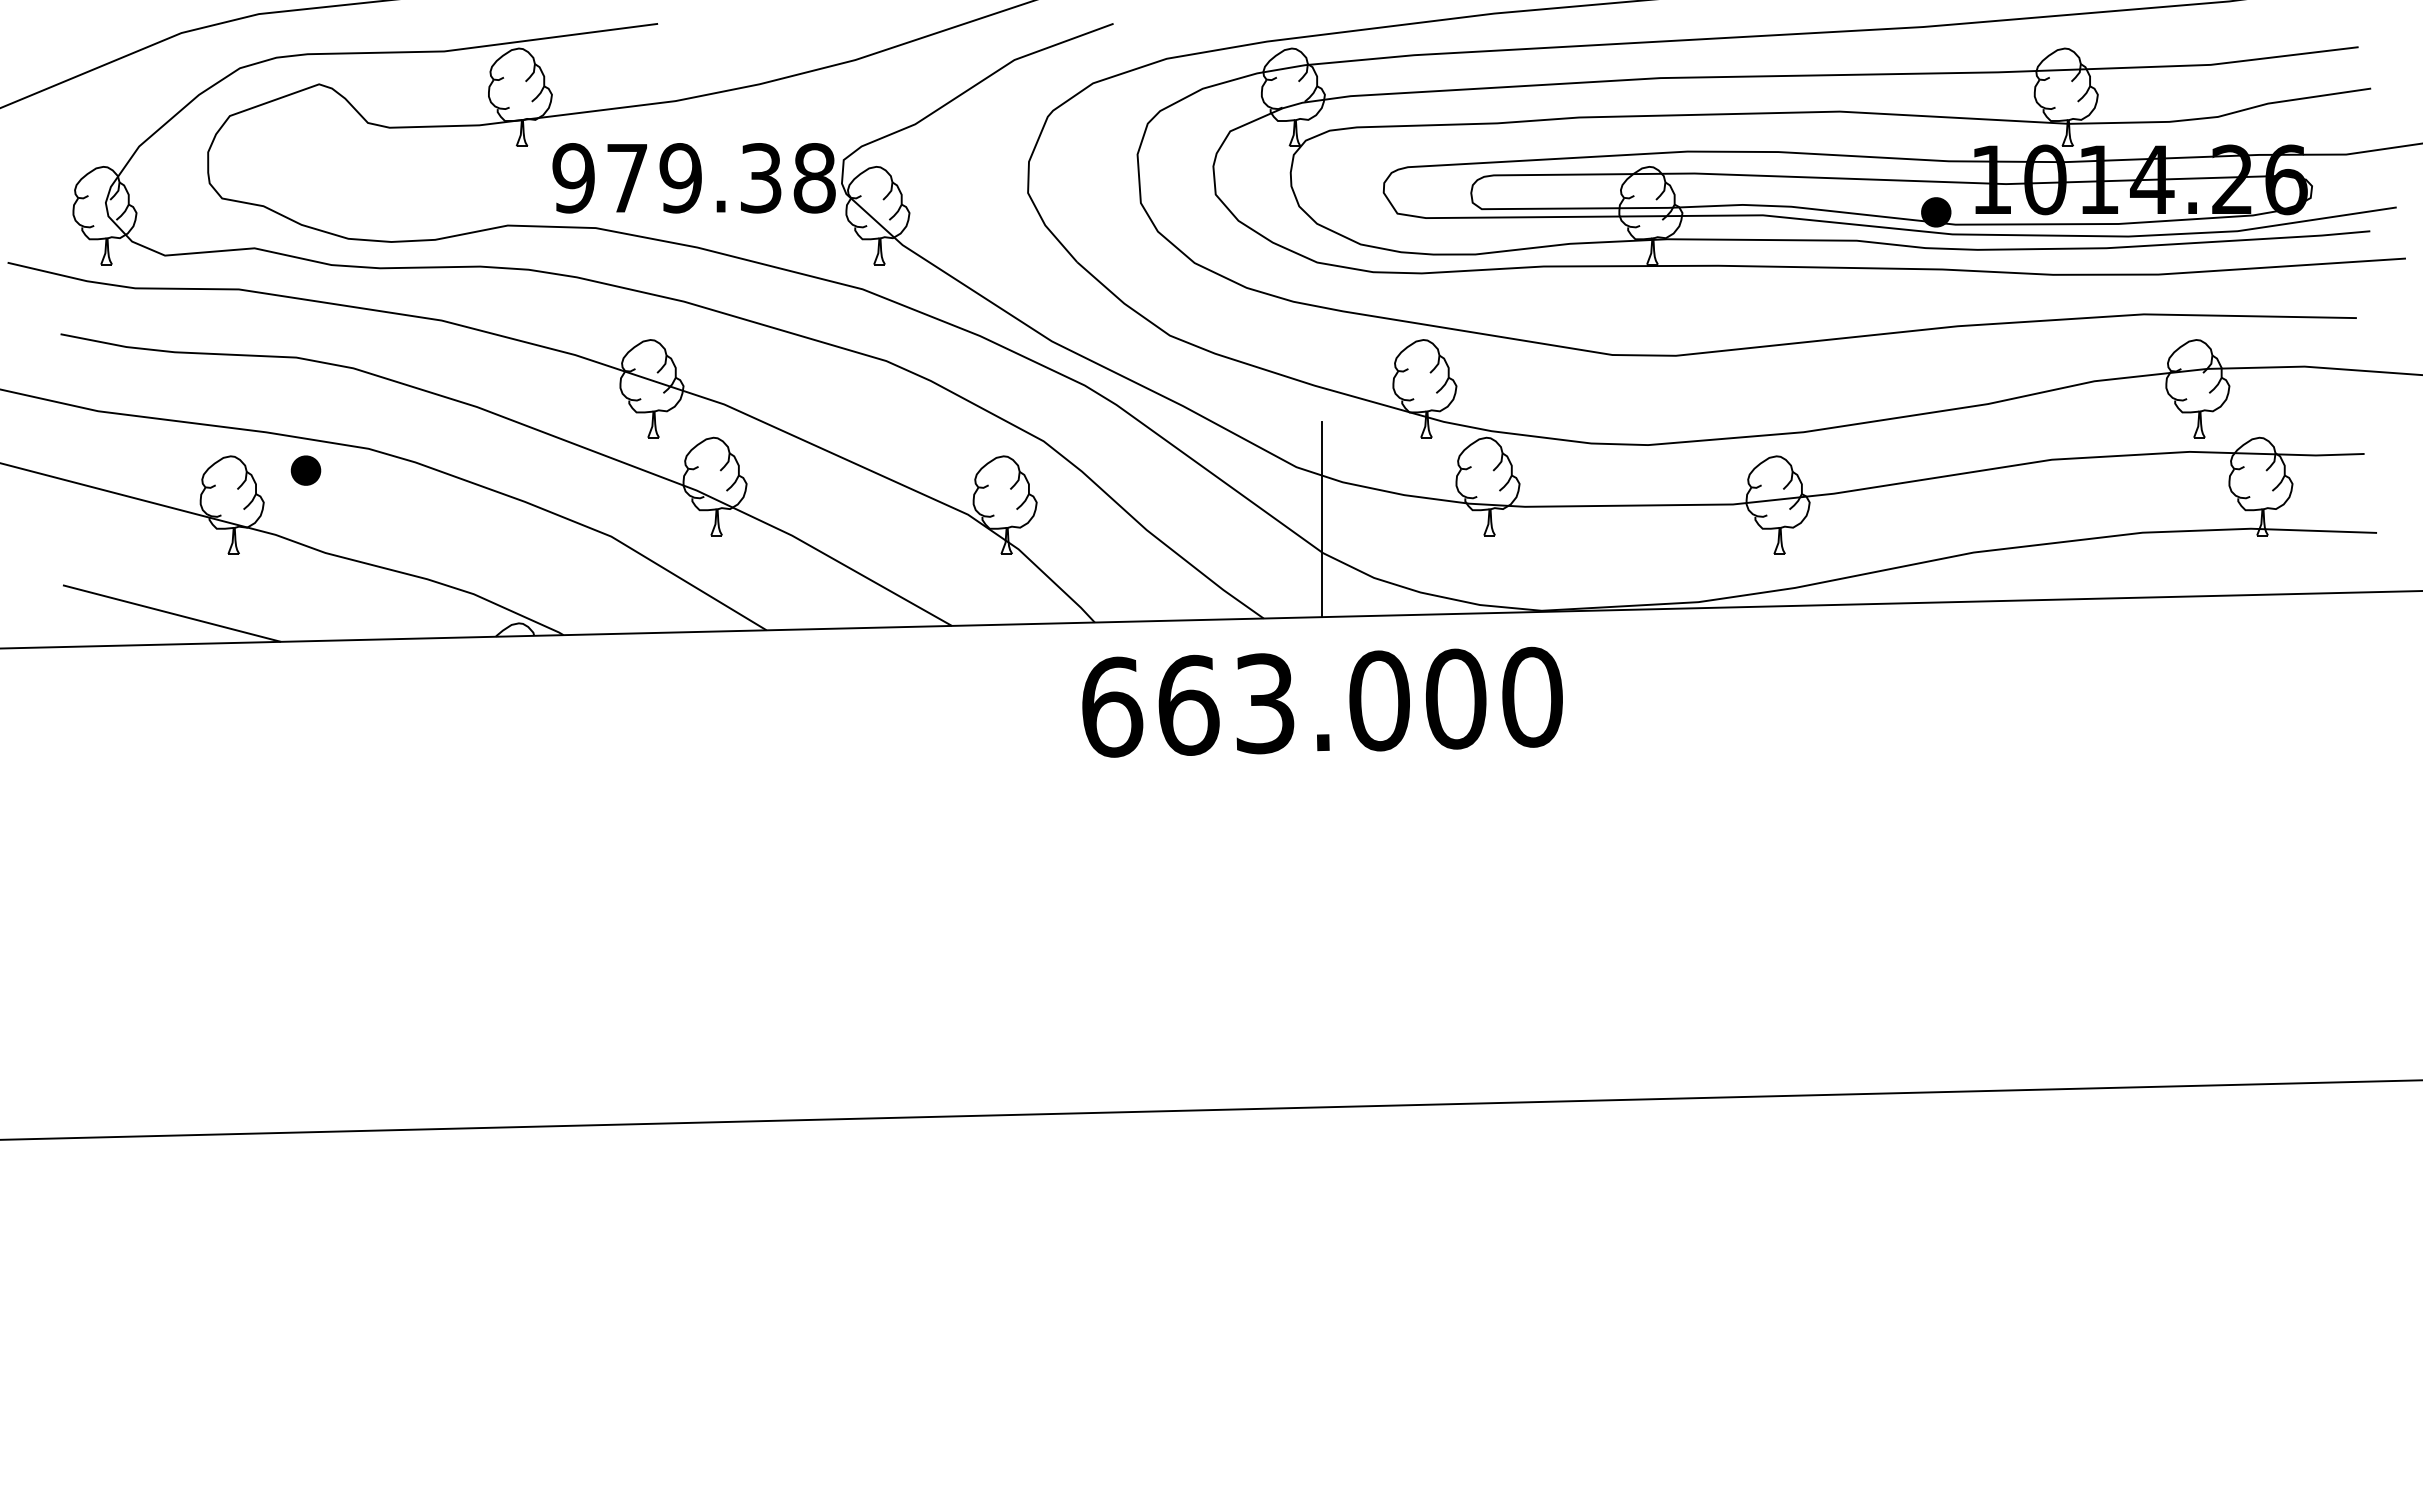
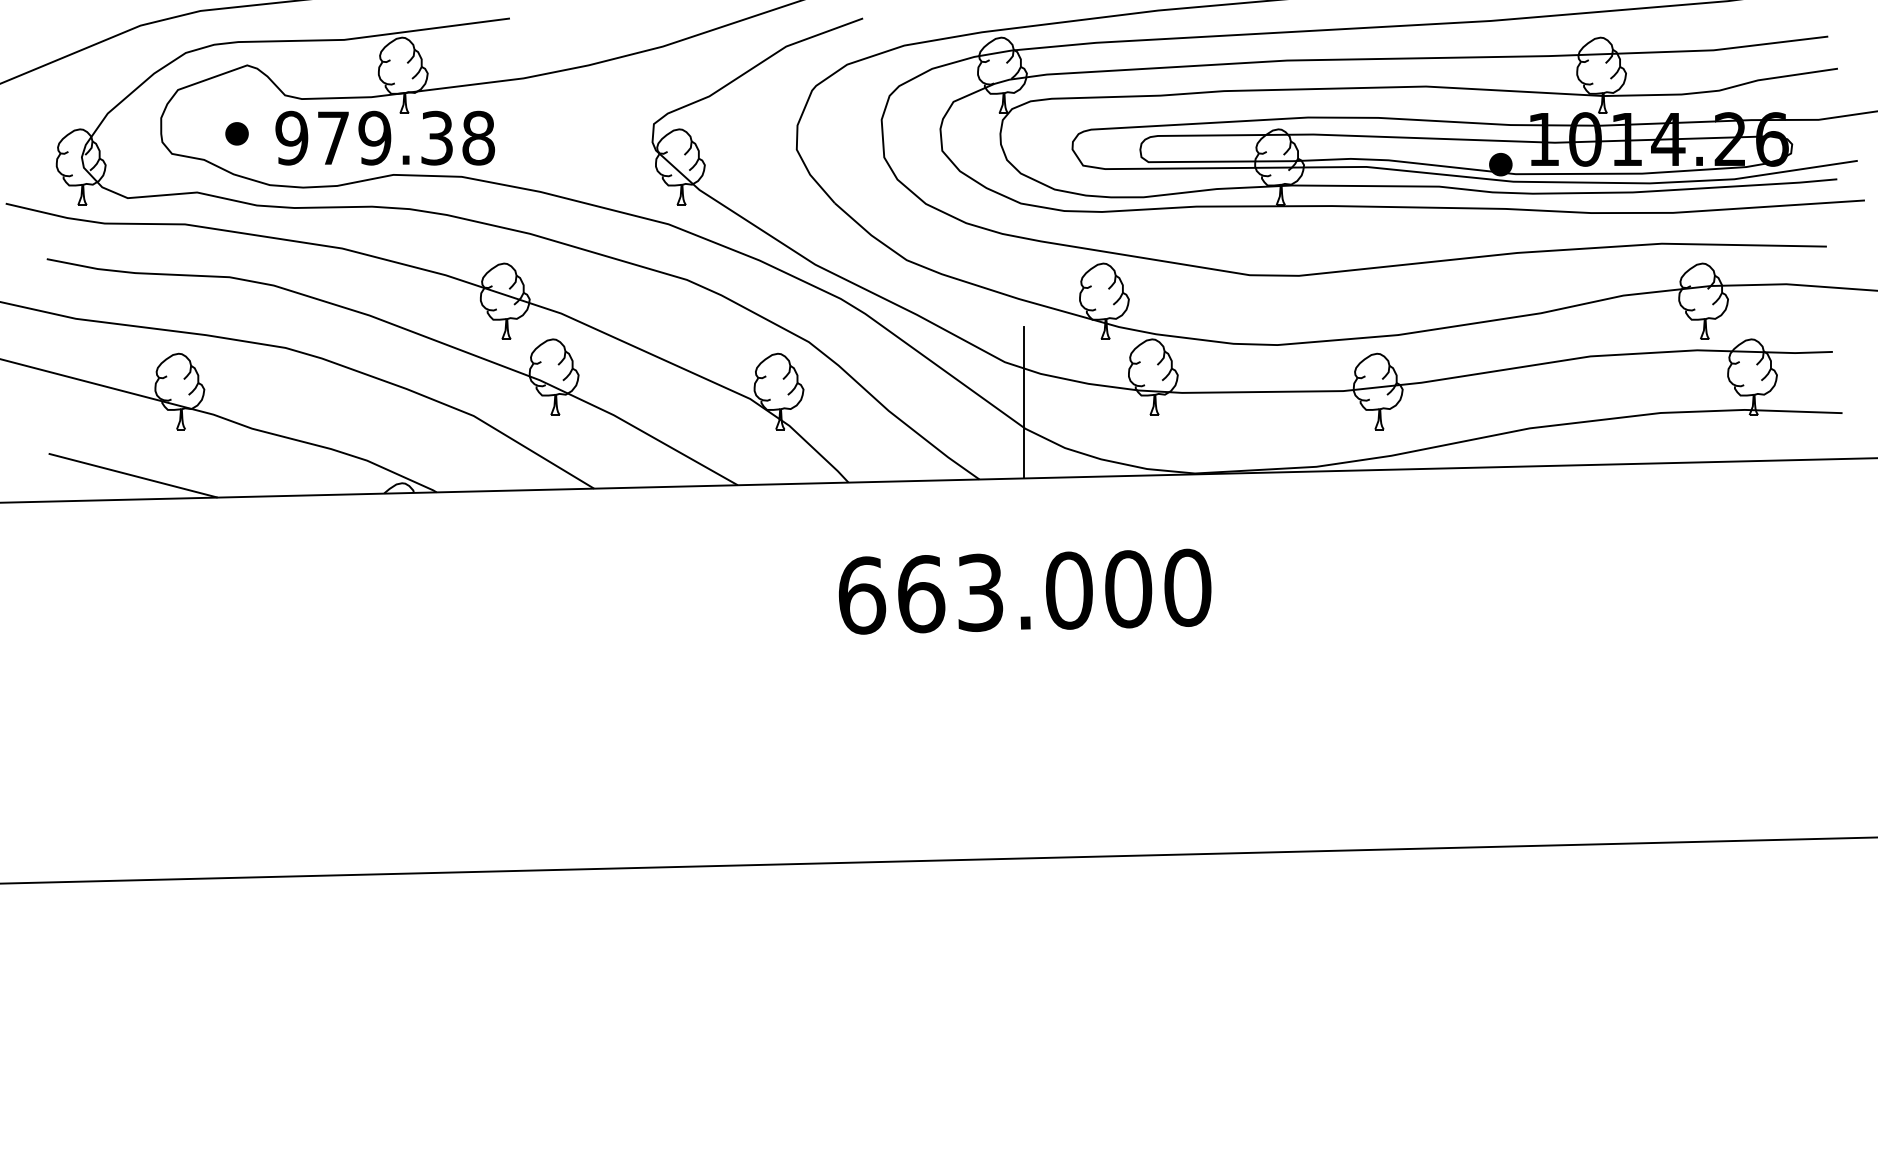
text: (693, 178) -> (384, 138), moved
part: (305, 470) -> (236, 133), moved
text: (1322, 701) -> (1025, 591), moved

